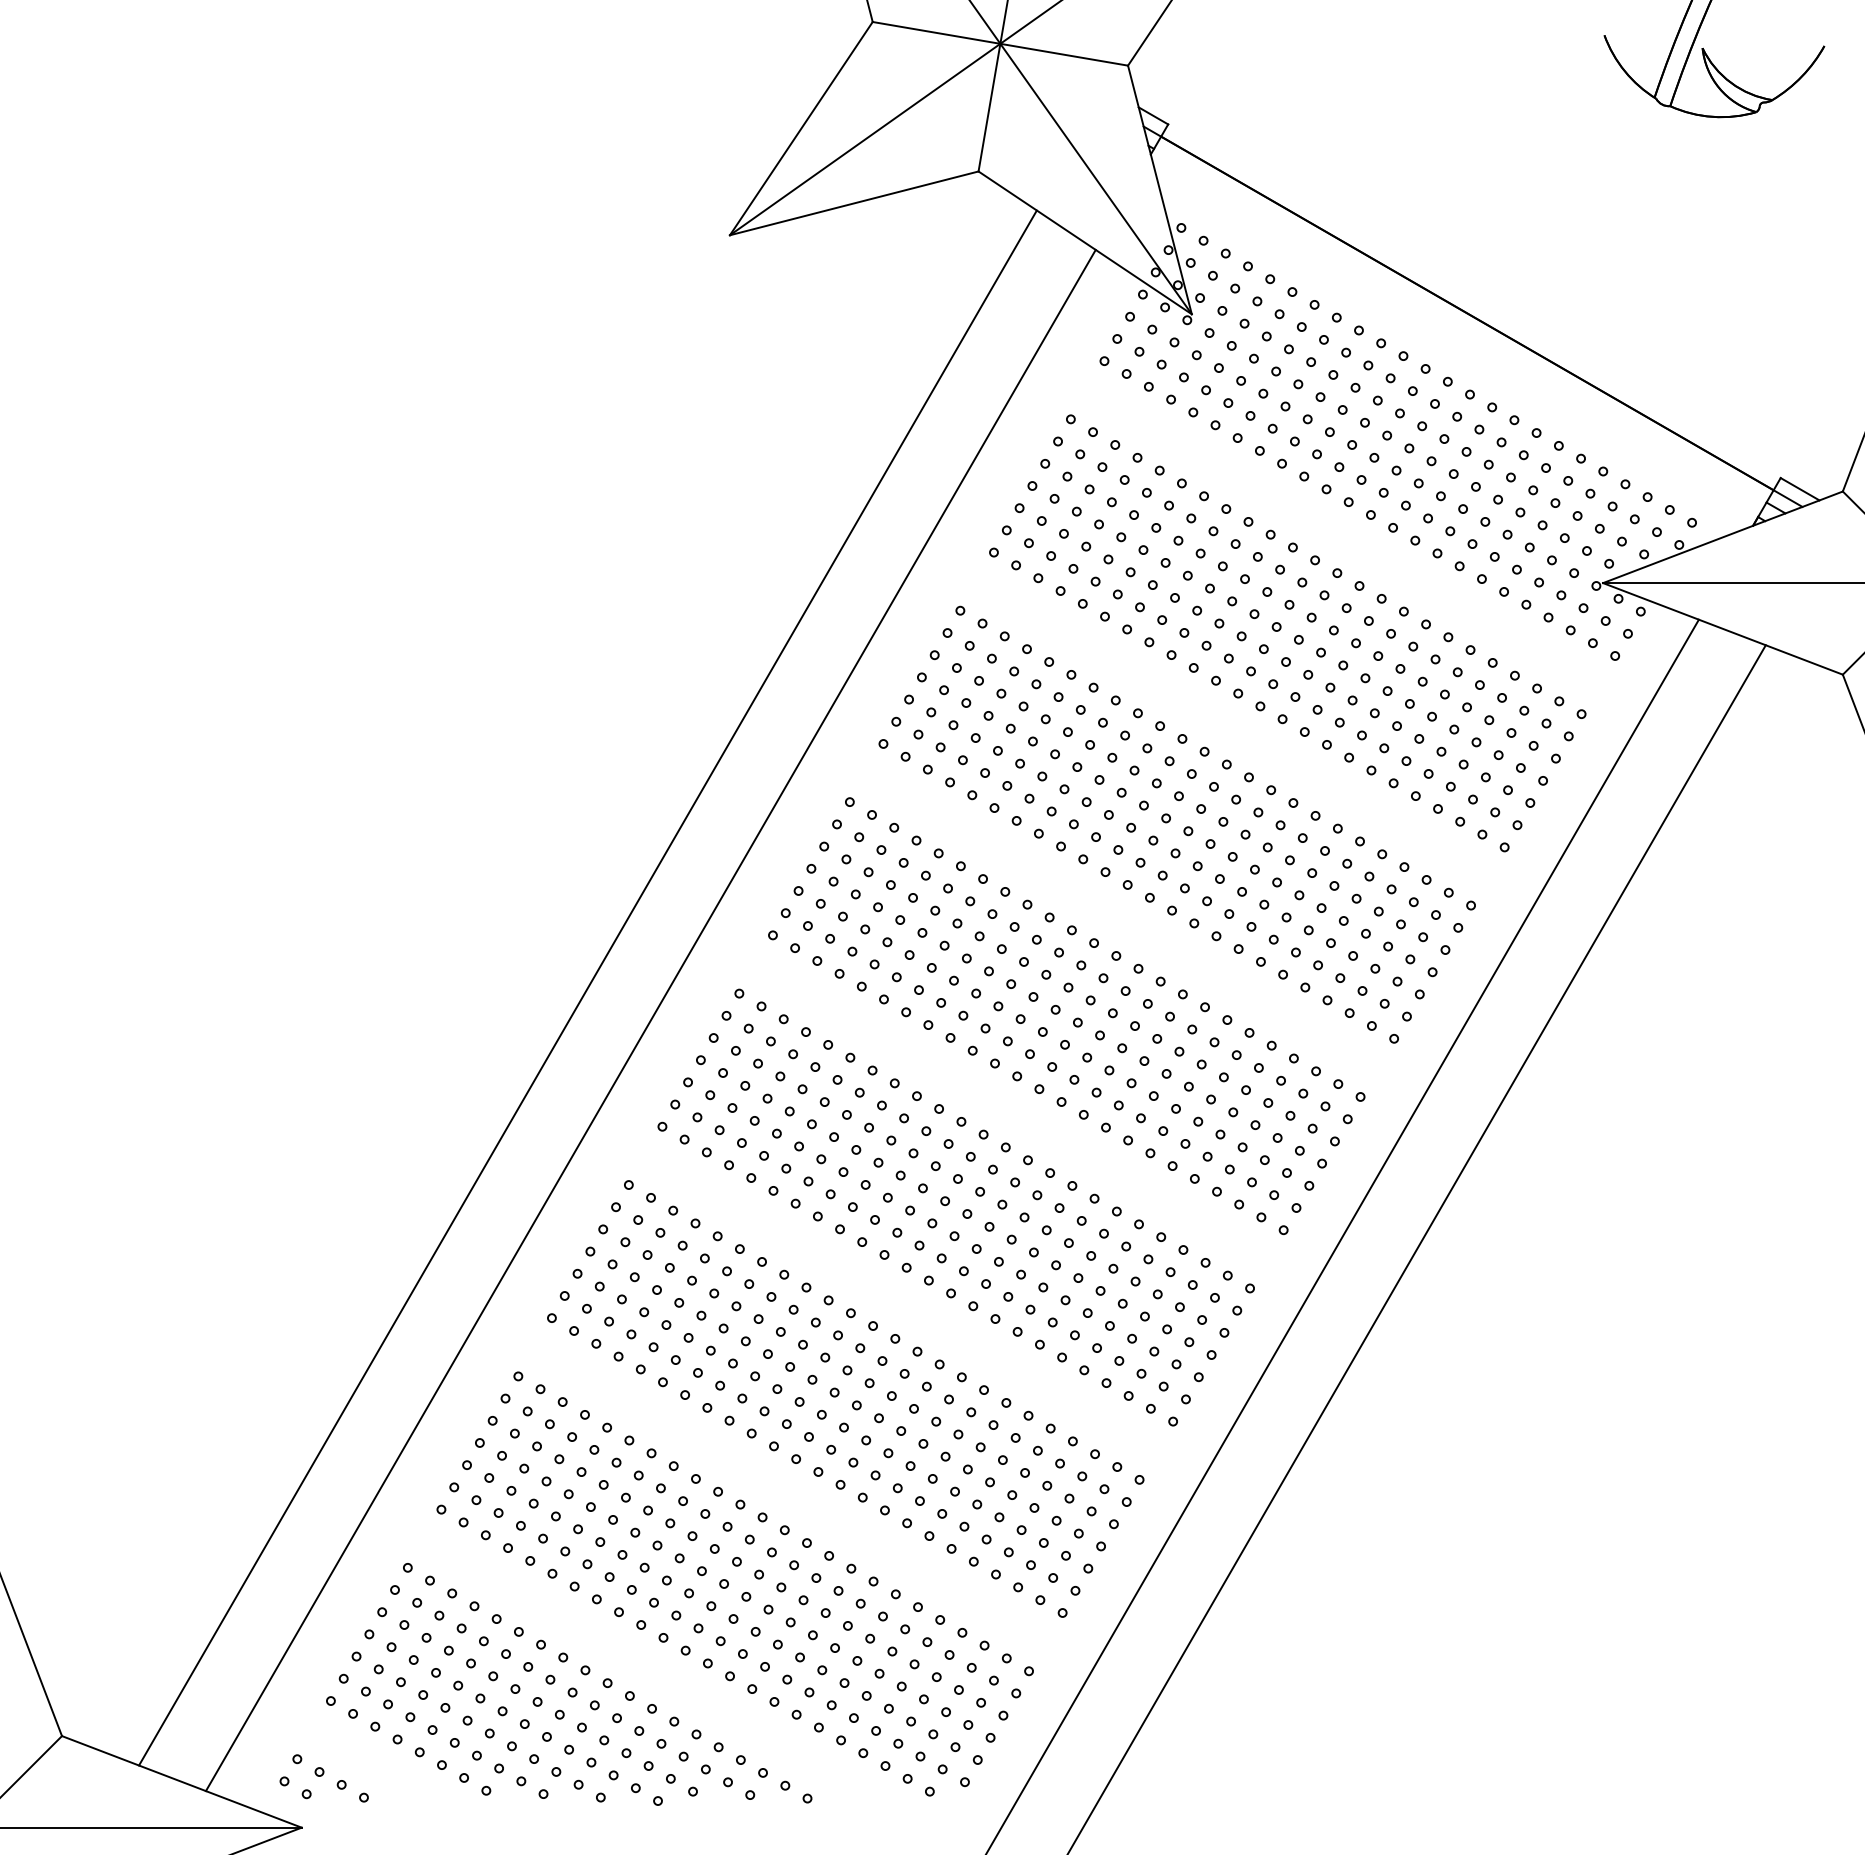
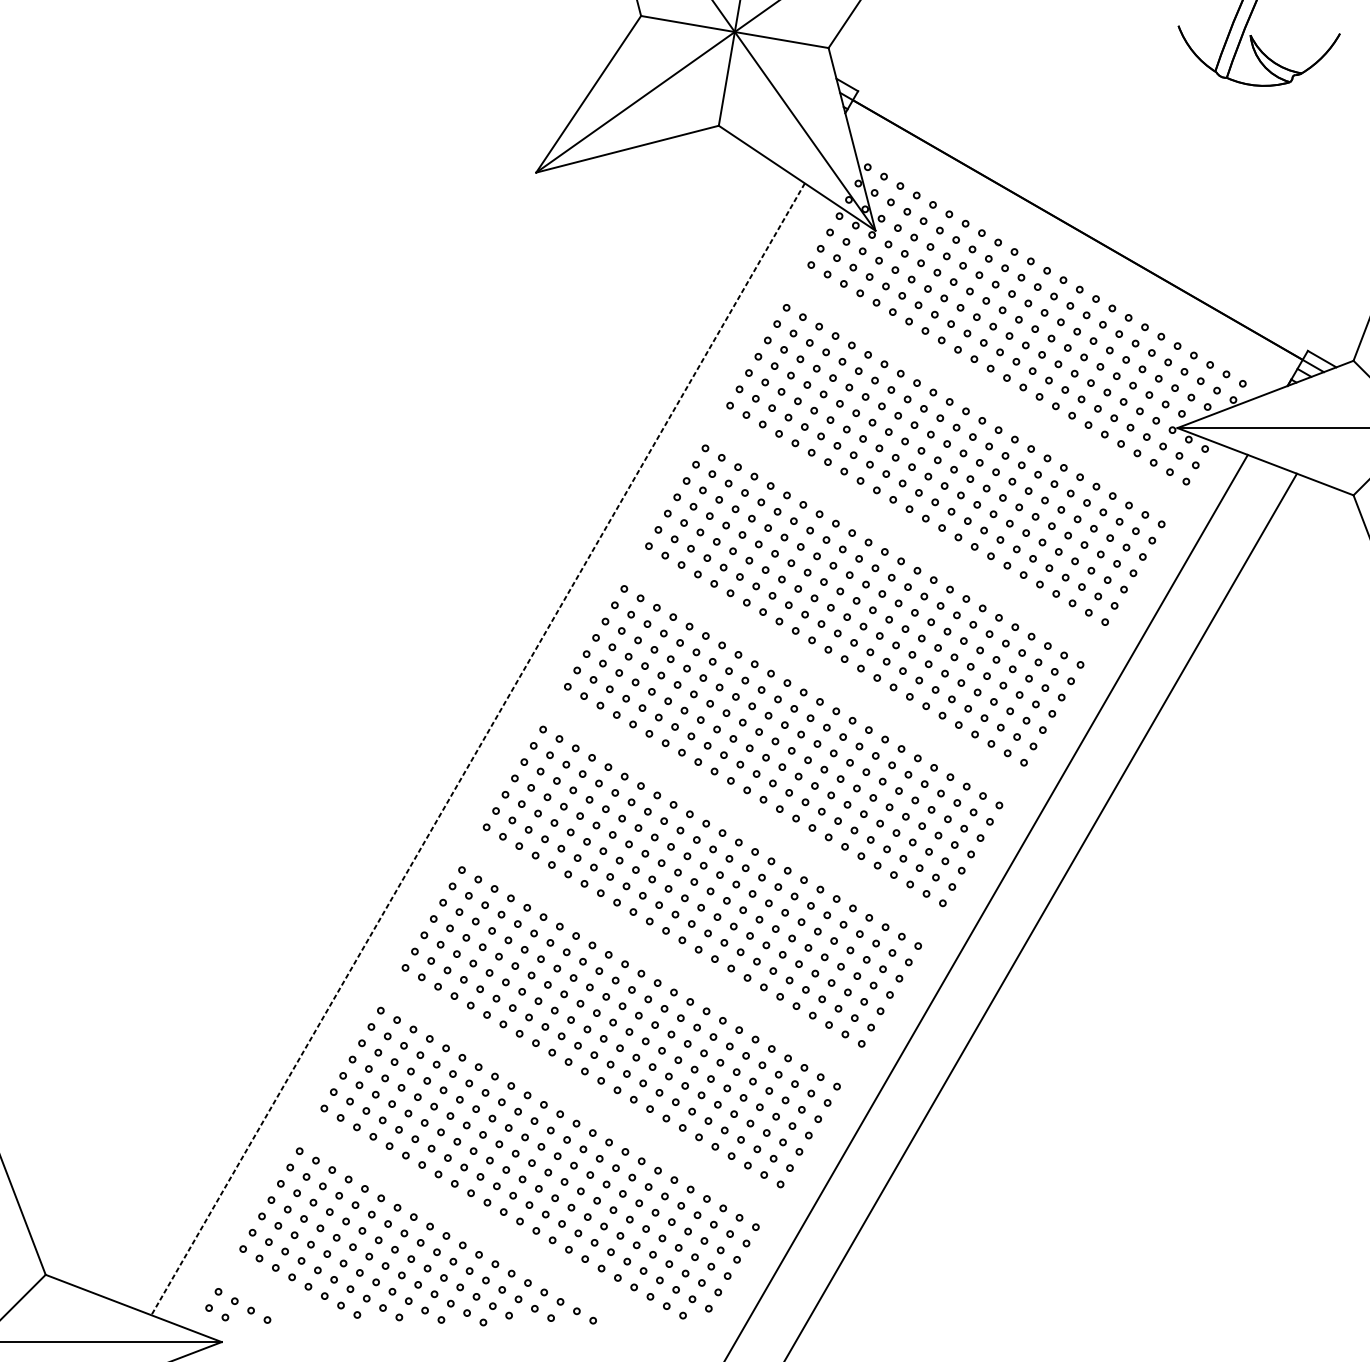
line: (587, 987) -> (431, 725), removed
line: (650, 1020) -> (477, 749), solid -> dashed

